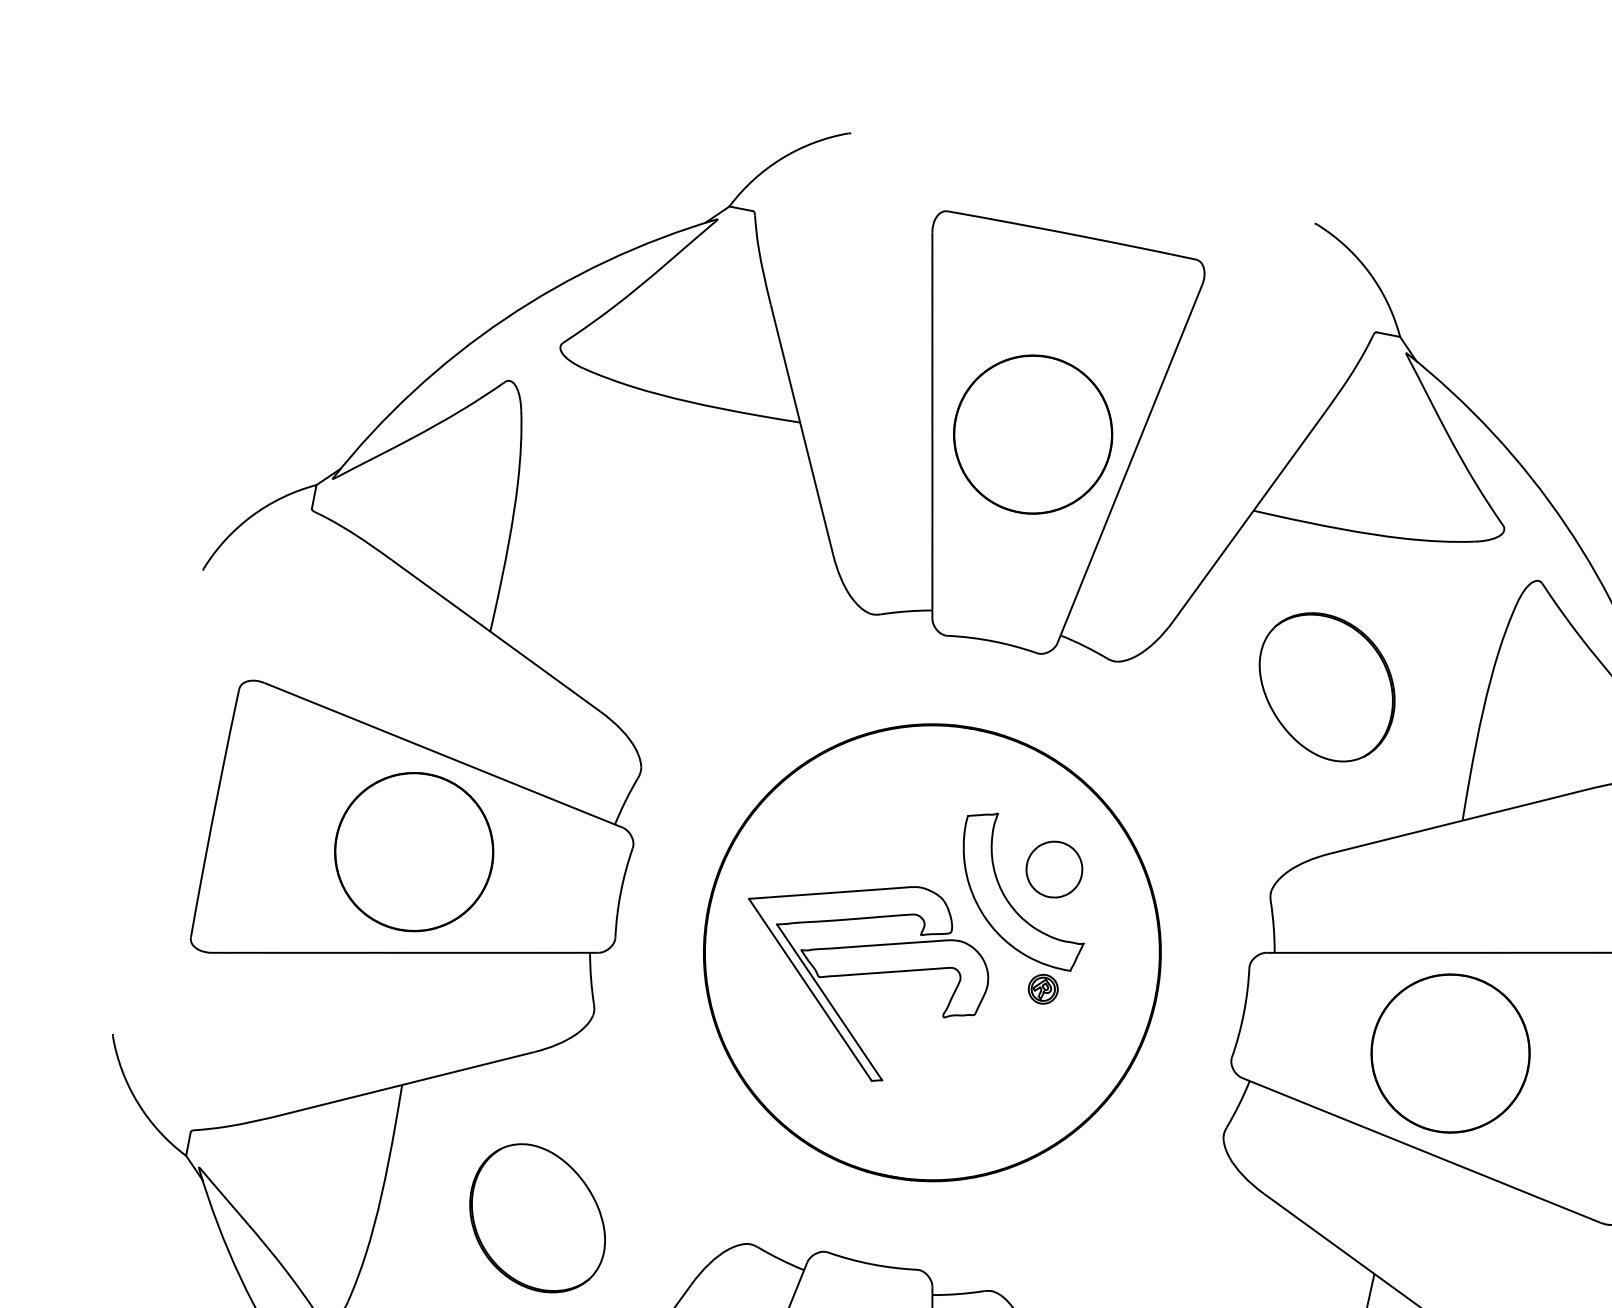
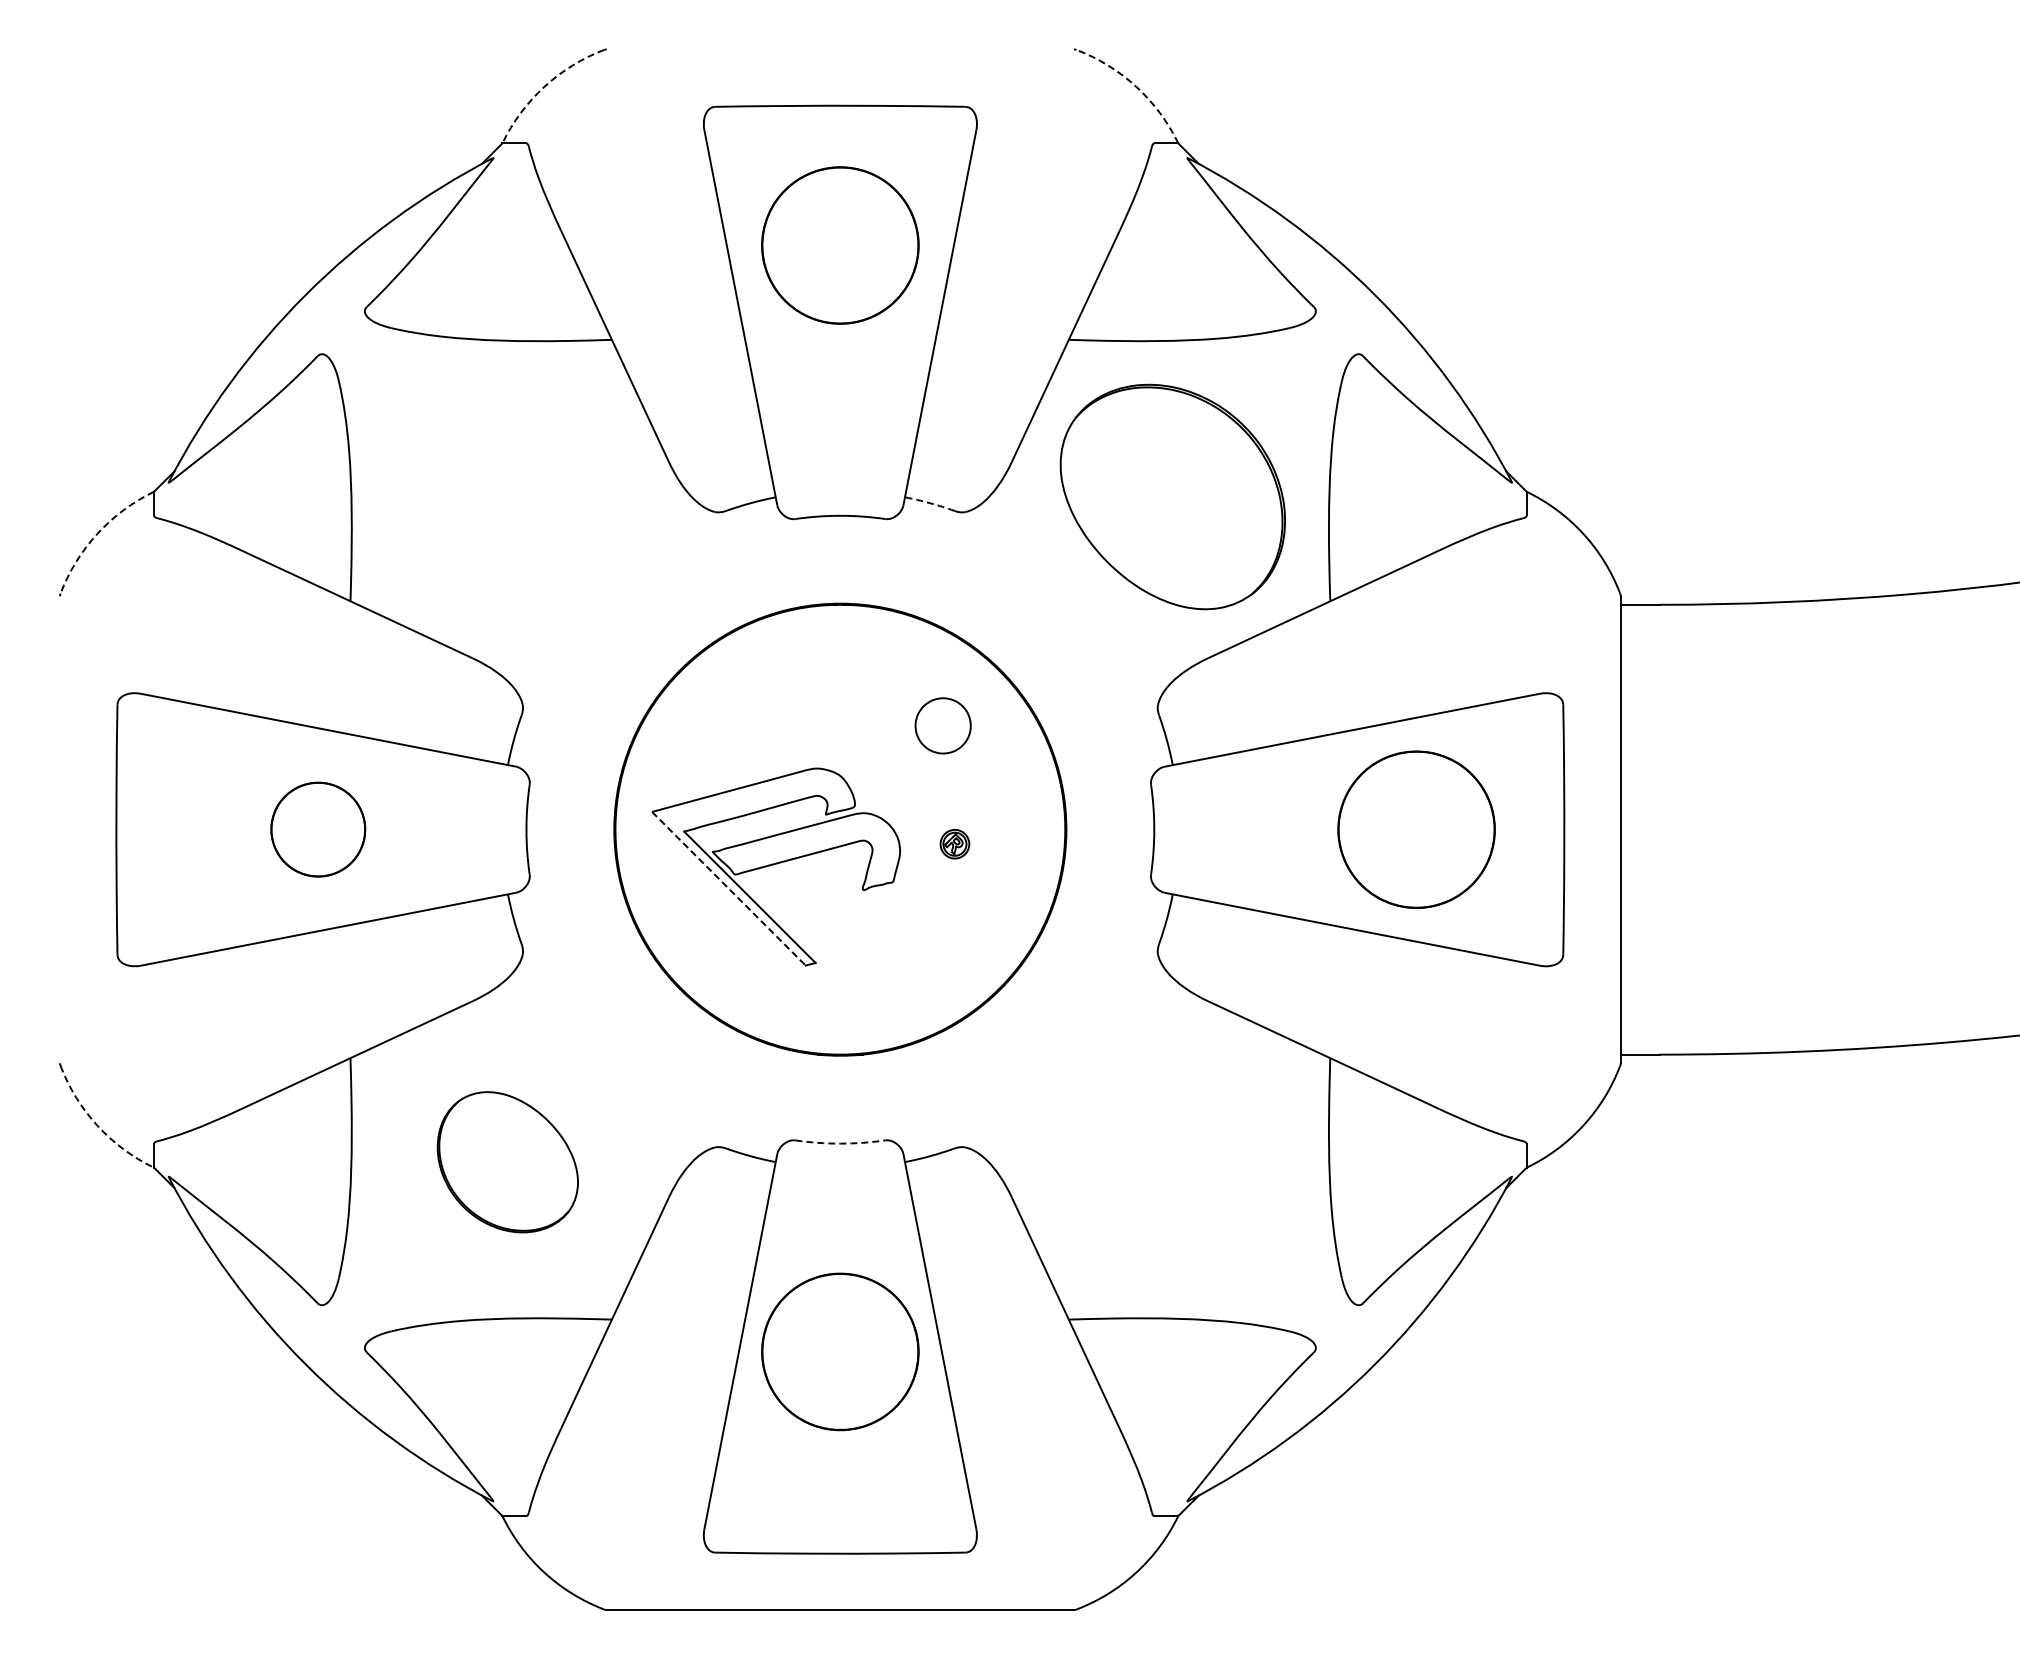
arc: (782, 158) -> (544, 86), solid -> dashed
arc: (1369, 272) -> (1136, 86), solid -> dashed
part: (1033, 434) -> (840, 245), moved
arc: (252, 515) -> (97, 533), solid -> dashed
arc: (1084, 646) -> (930, 503), solid -> dashed
part: (1326, 687) -> (1172, 497), size x1.6
part: (414, 851) -> (318, 829), size x0.6
part: (1007, 899) -> (903, 763), removed
line: (810, 989) -> (728, 888), solid -> dashed
part: (1450, 1053) -> (1416, 829), moved
arc: (138, 1103) -> (97, 1125), solid -> dashed
arc: (871, 1264) -> (840, 1143), solid -> dashed

